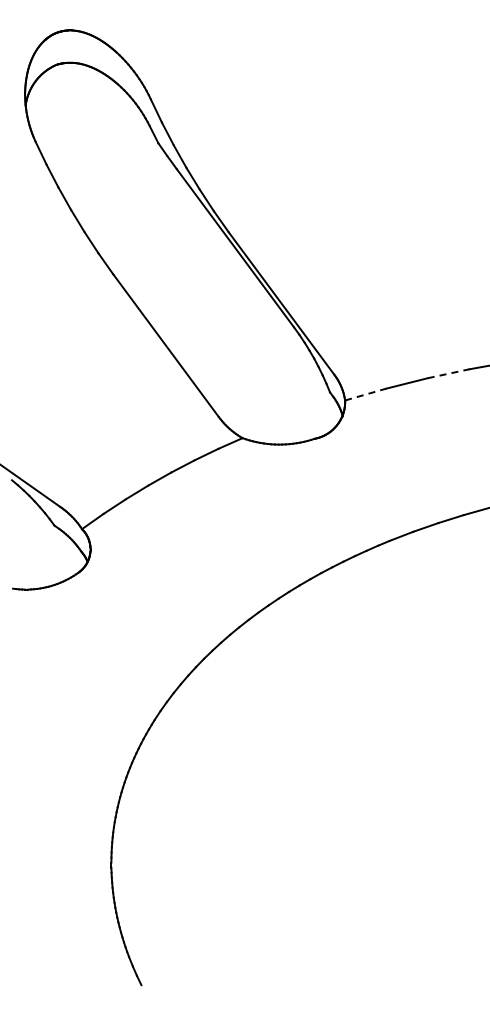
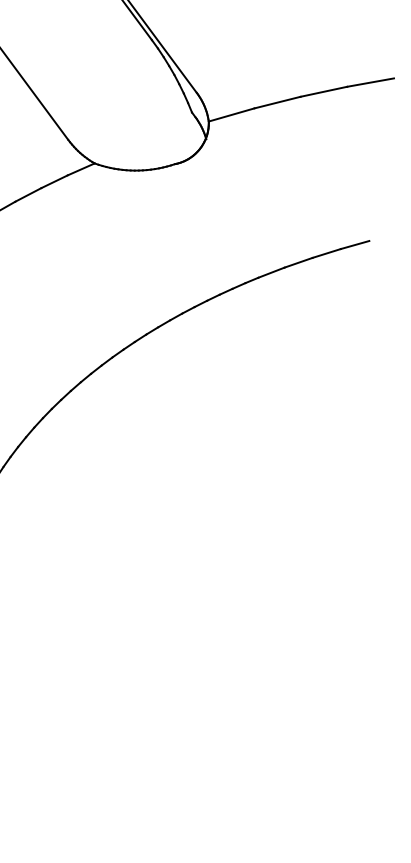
line: (449, 373) -> (324, 91), dashed -> solid
line: (366, 394) -> (232, 114), dashed -> solid

